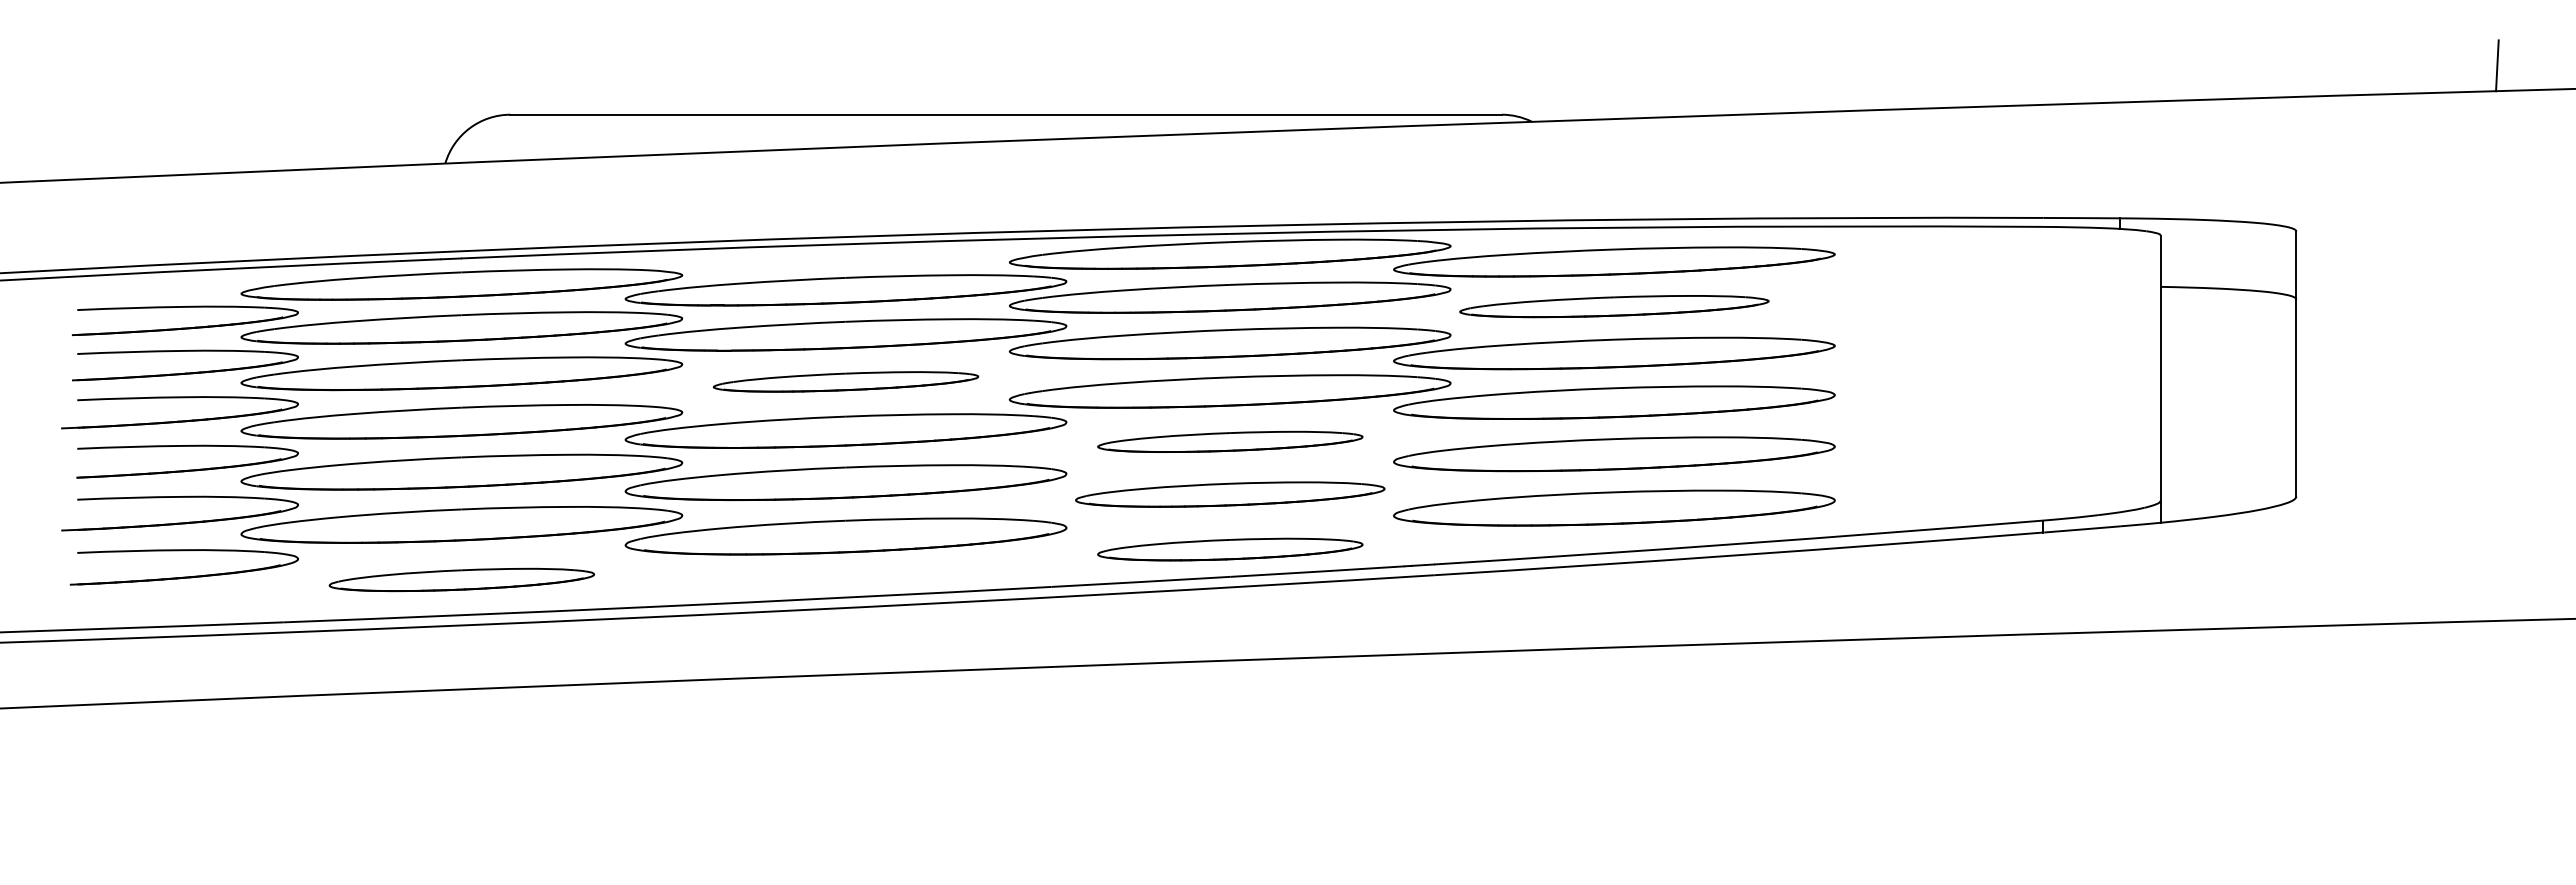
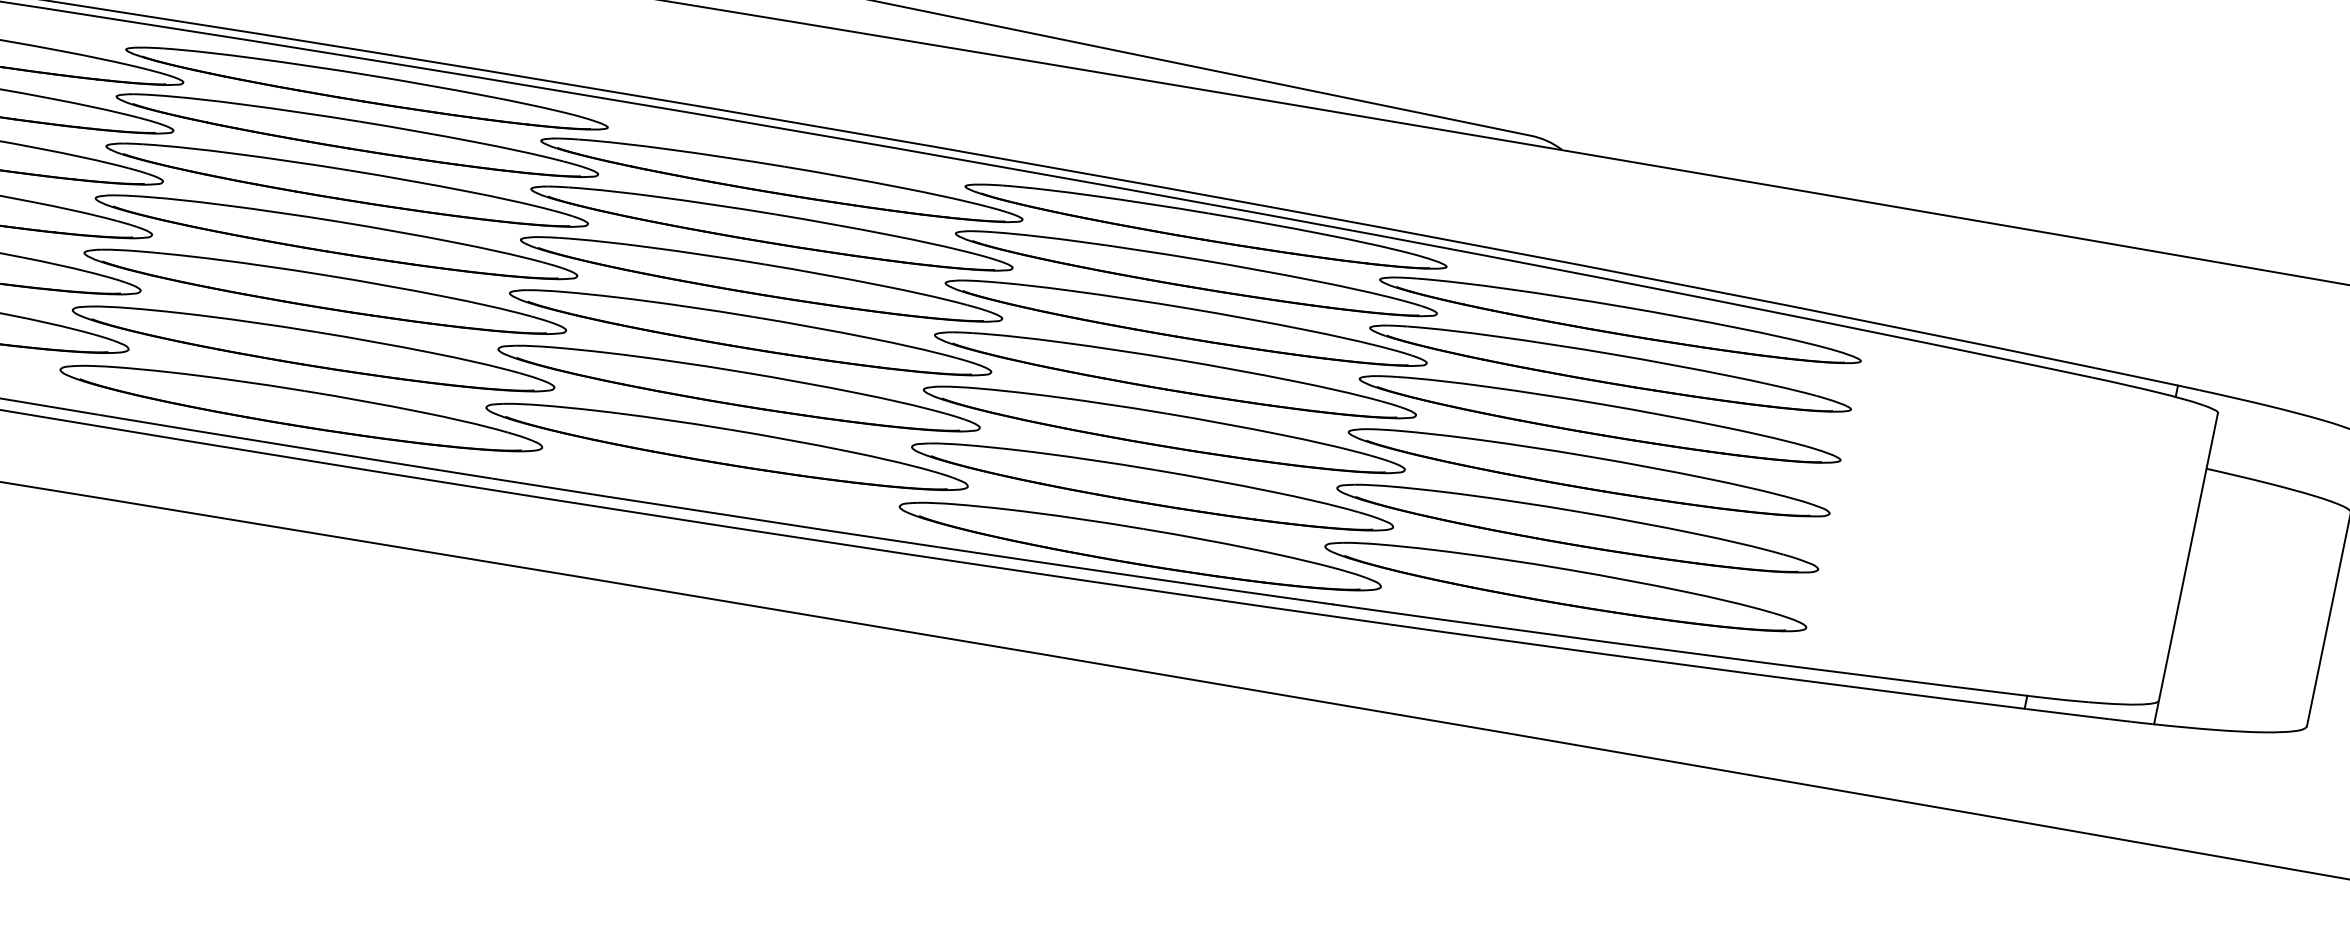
part: (1614, 306) -> (1610, 368), size x1.43
part: (845, 381) -> (761, 278), size x1.67
part: (1230, 441) -> (1164, 429), size x1.67
part: (1230, 494) -> (1152, 486), size x1.43
part: (1230, 549) -> (1140, 546), size x1.67
part: (461, 579) -> (301, 407), size x1.67

